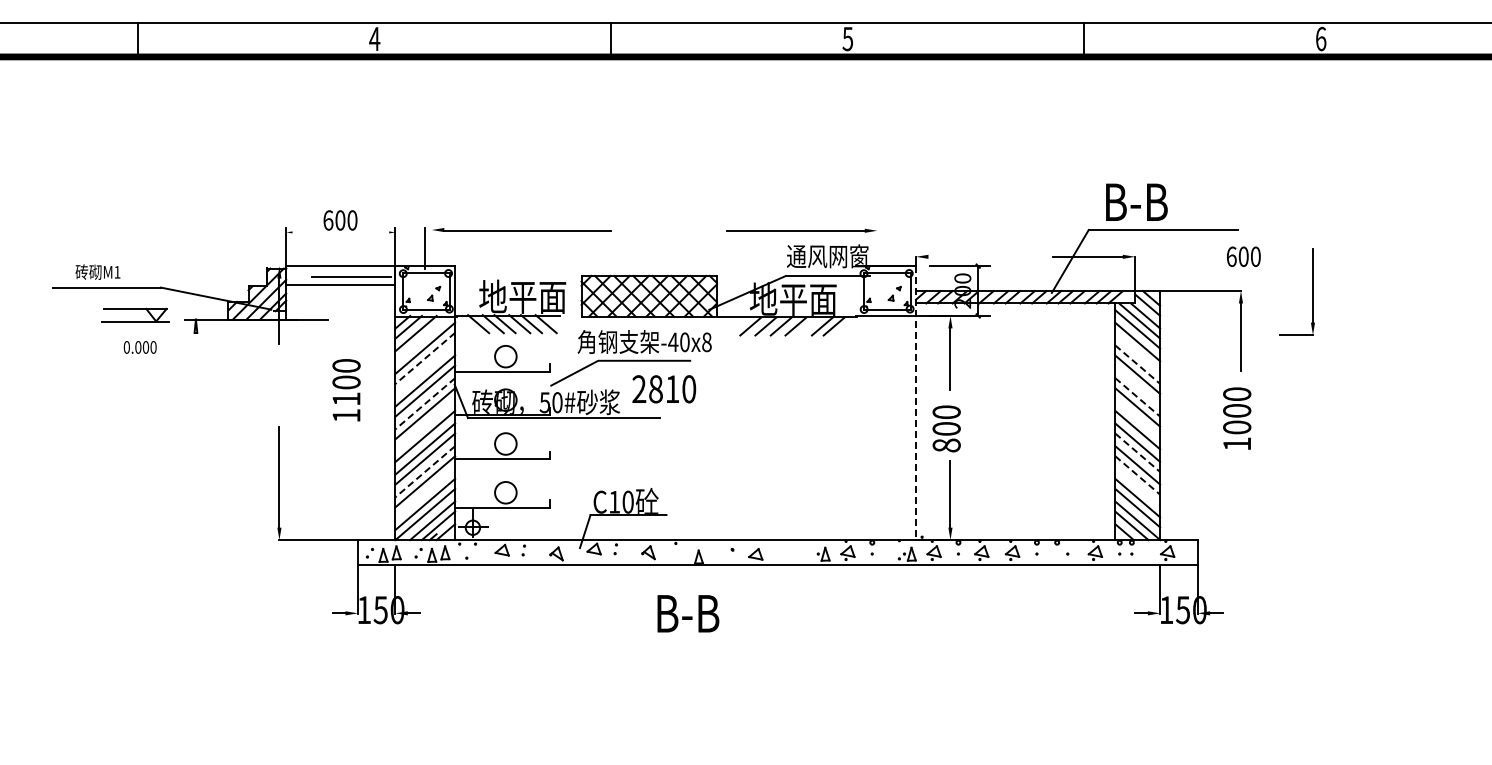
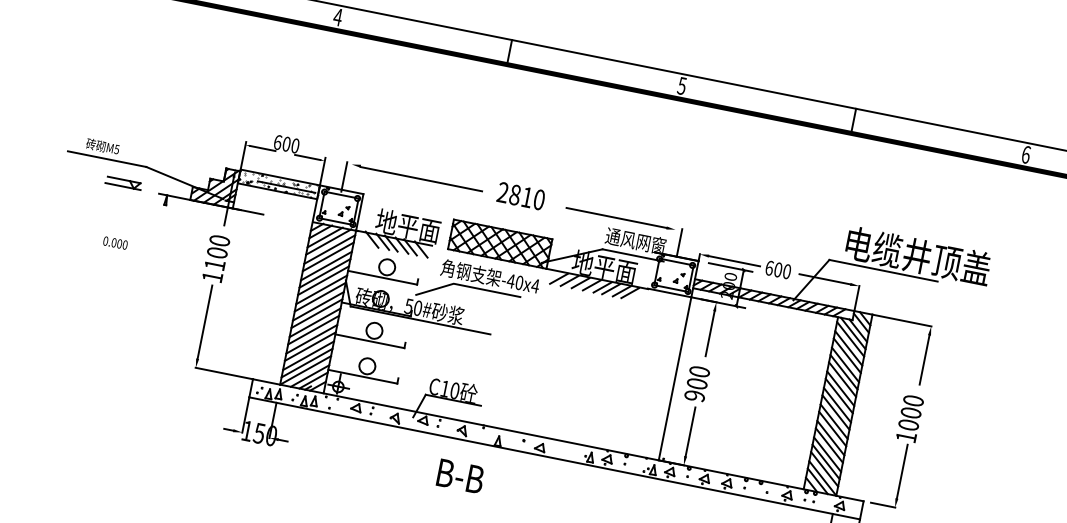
text: (1204, 201) -> (917, 256), B-B -> 电缆井顶盖
line: (309, 232) -> (262, 148), added
line: (371, 232) -> (307, 157), added
line: (885, 247) -> (679, 243), added
line: (963, 256) -> (734, 260), added
text: (1243, 256) -> (778, 269), moved
text: (117, 272) -> (116, 149), M1 -> M5
hatch: (340, 275) -> (278, 184), added
part: (1312, 291) -> (901, 475), moved
part: (134, 314) -> (123, 182), size x0.71
line: (735, 326) -> (558, 278), added
line: (807, 326) -> (610, 289), added
line: (421, 338) -> (328, 241), added
text: (706, 342) -> (535, 286), -40x8 -> -40x4
text: (139, 347) -> (114, 243), moved
line: (1137, 351) -> (847, 355), added
line: (424, 358) -> (327, 256), dashed -> solid
line: (1137, 364) -> (845, 364), dashed -> solid
line: (425, 370) -> (326, 265), added
line: (1137, 384) -> (842, 379), added
text: (664, 389) -> (521, 196), moved
text: (346, 390) -> (216, 258), moved
line: (1137, 397) -> (840, 388), dashed -> solid
line: (916, 403) -> (678, 361), dashed -> solid
line: (424, 404) -> (321, 290), dashed -> solid
line: (1137, 419) -> (837, 404), added
line: (425, 426) -> (318, 306), added
text: (946, 445) -> (694, 395), 800 -> 900
line: (1137, 452) -> (832, 428), dashed -> solid
line: (424, 472) -> (311, 339), dashed -> solid
line: (1137, 475) -> (829, 445), dashed -> solid
line: (1137, 487) -> (827, 454), added
line: (425, 494) -> (308, 355), added
text: (688, 613) -> (460, 476), moved

